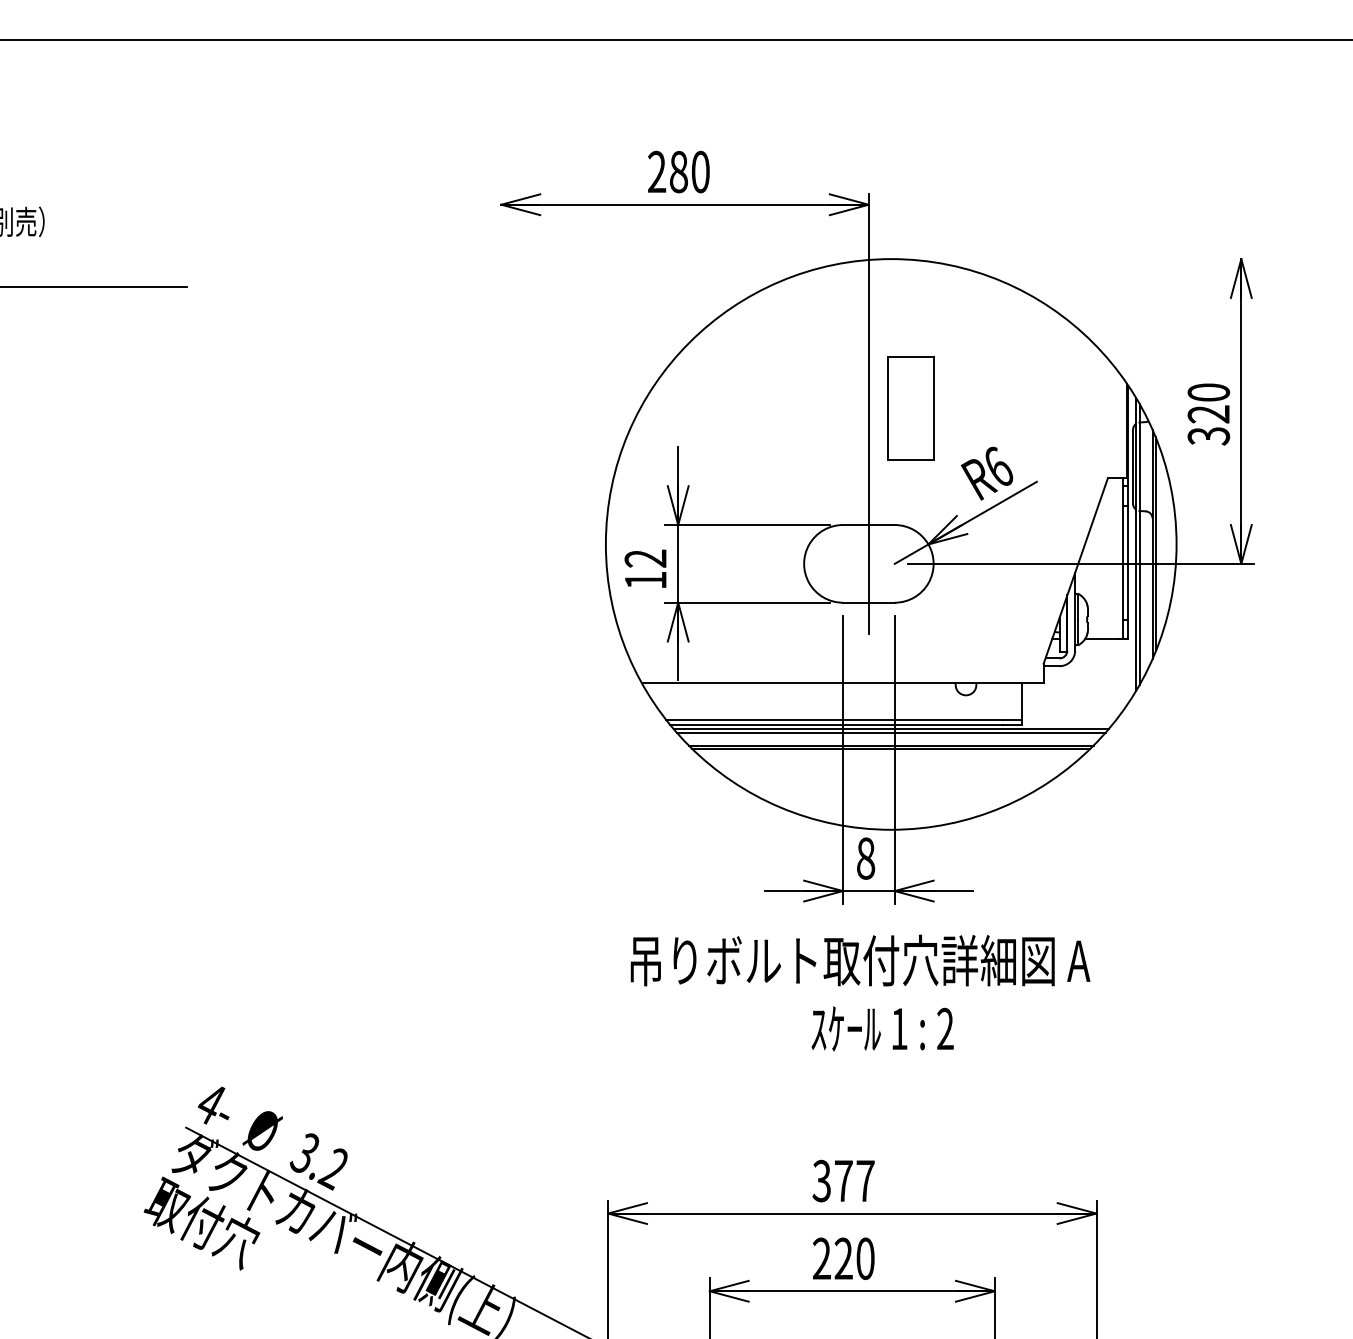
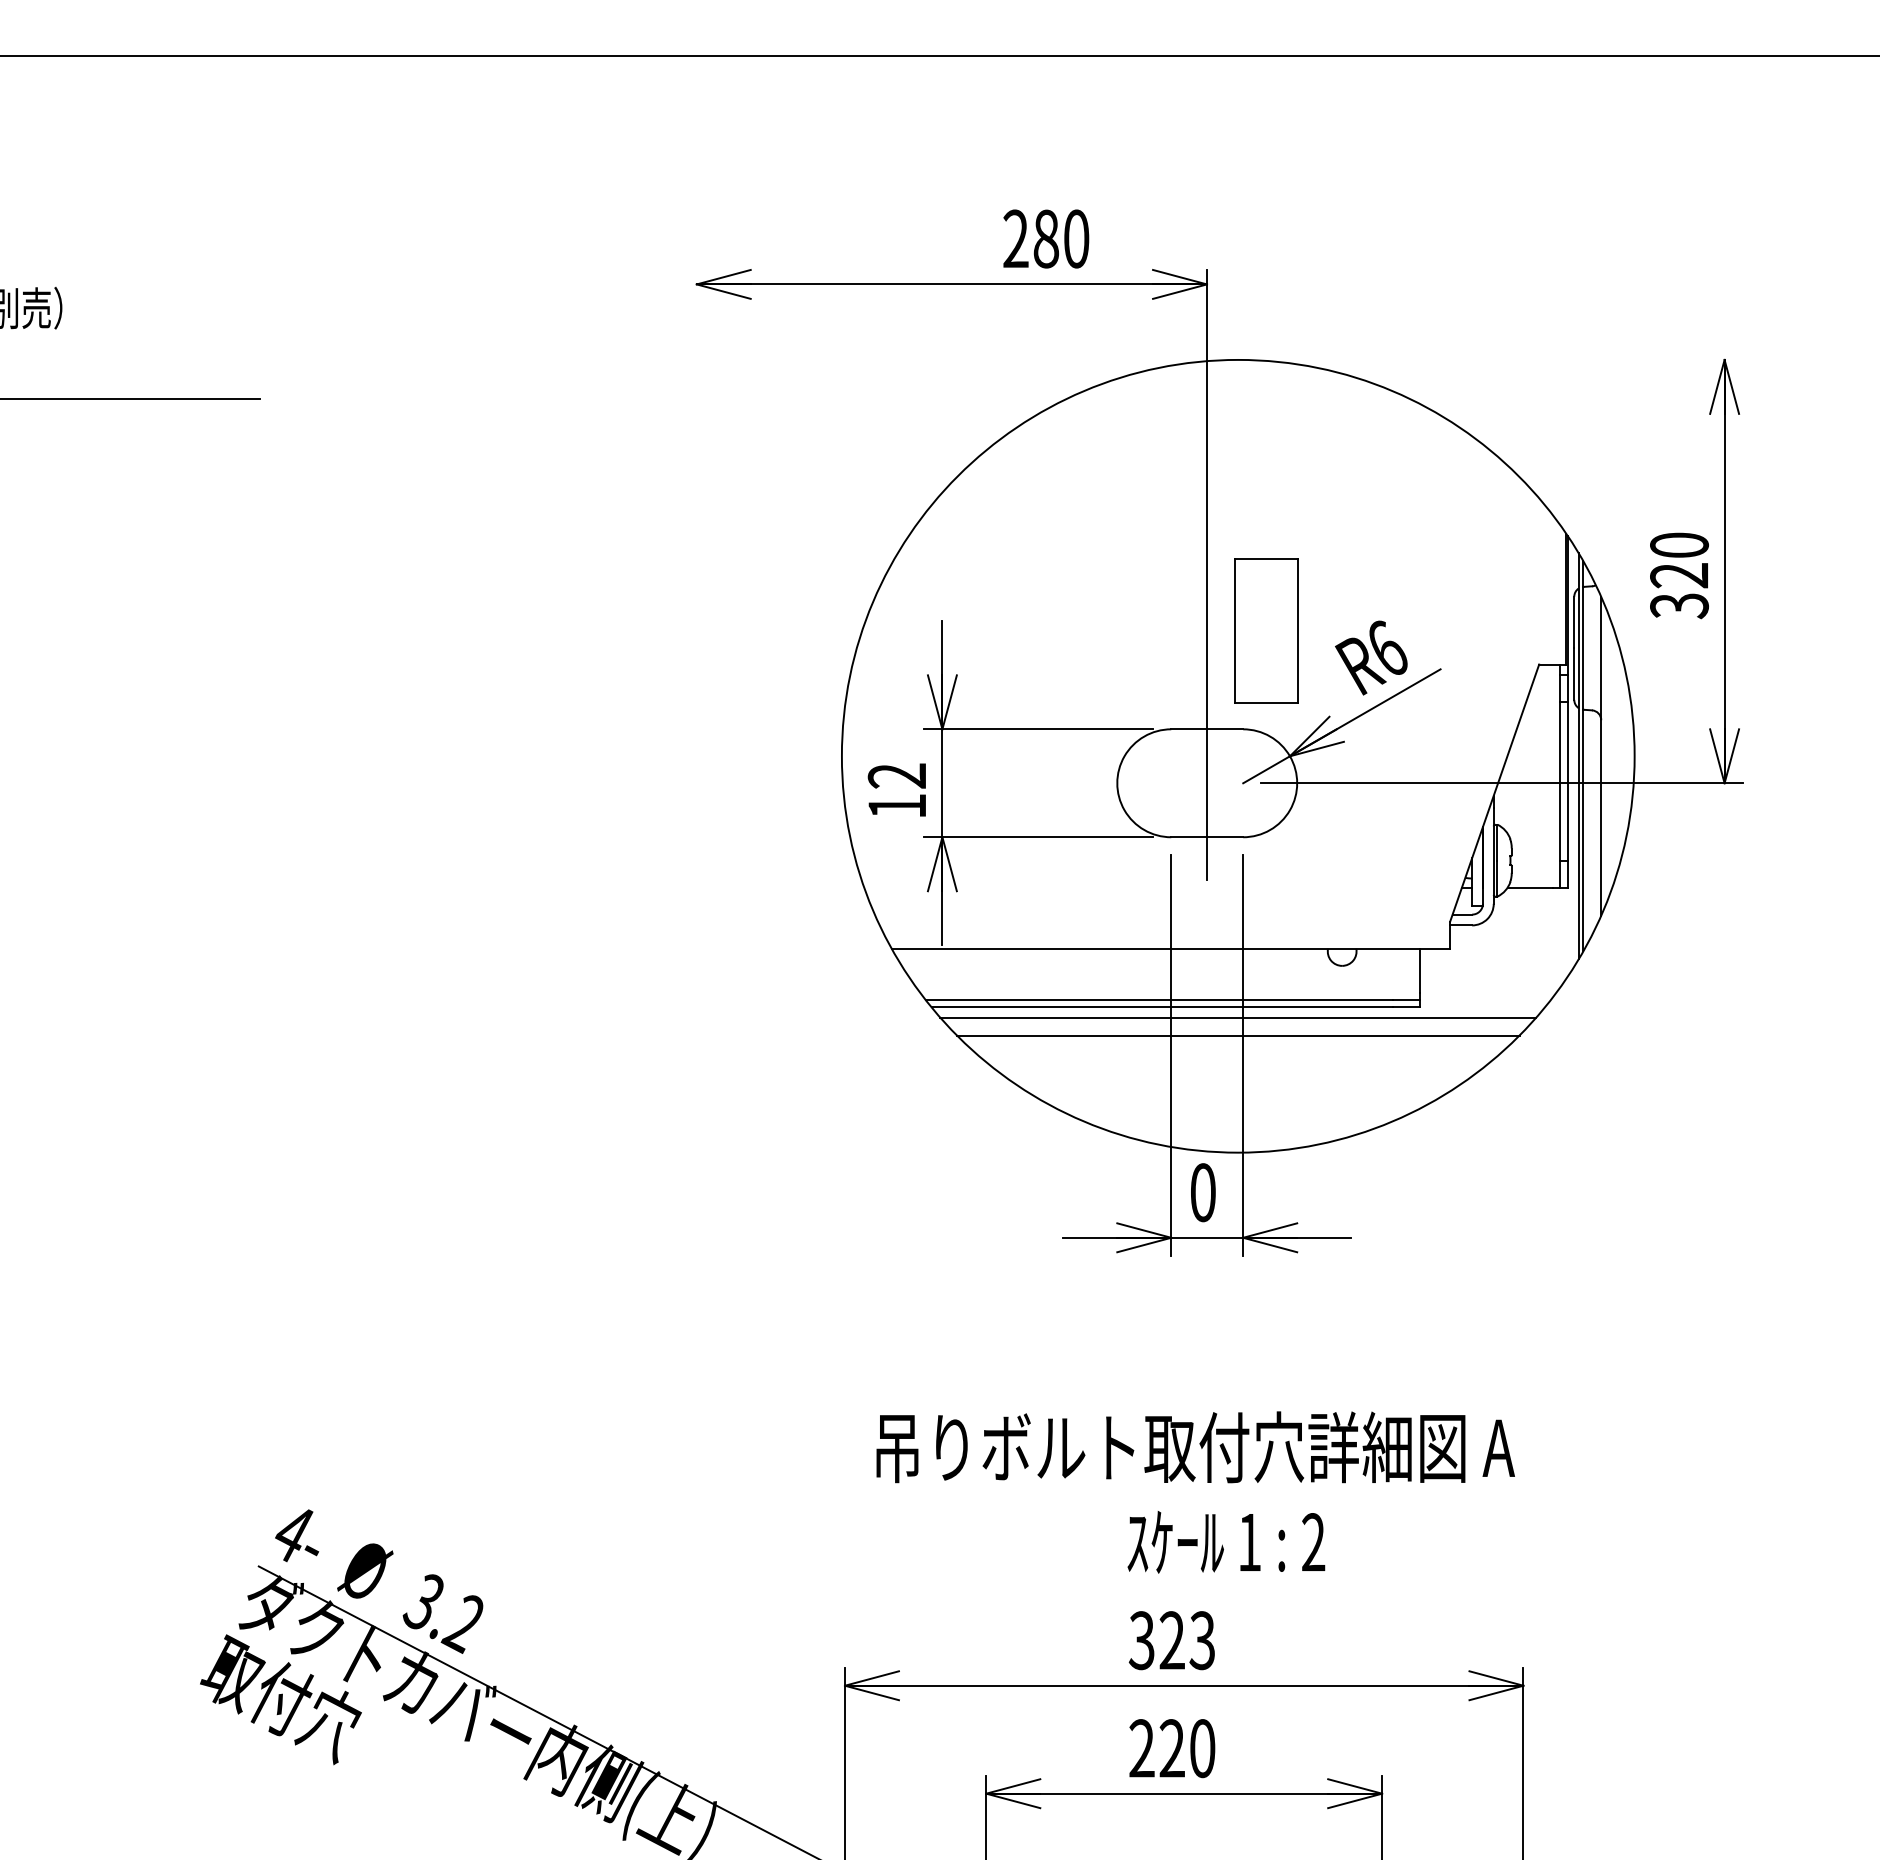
text: (679, 171) -> (1046, 238), moved
part: (910, 407) -> (1266, 630), moved
line: (1155, 543) -> (1605, 755), removed
line: (891, 729) -> (1238, 1013), removed
line: (890, 749) -> (1237, 1040), removed
text: (865, 858) -> (1202, 1192), 8 -> 0
text: (860, 993) -> (1195, 1492), moved
text: (854, 1180) -> (1187, 1640), 377 -> 323

